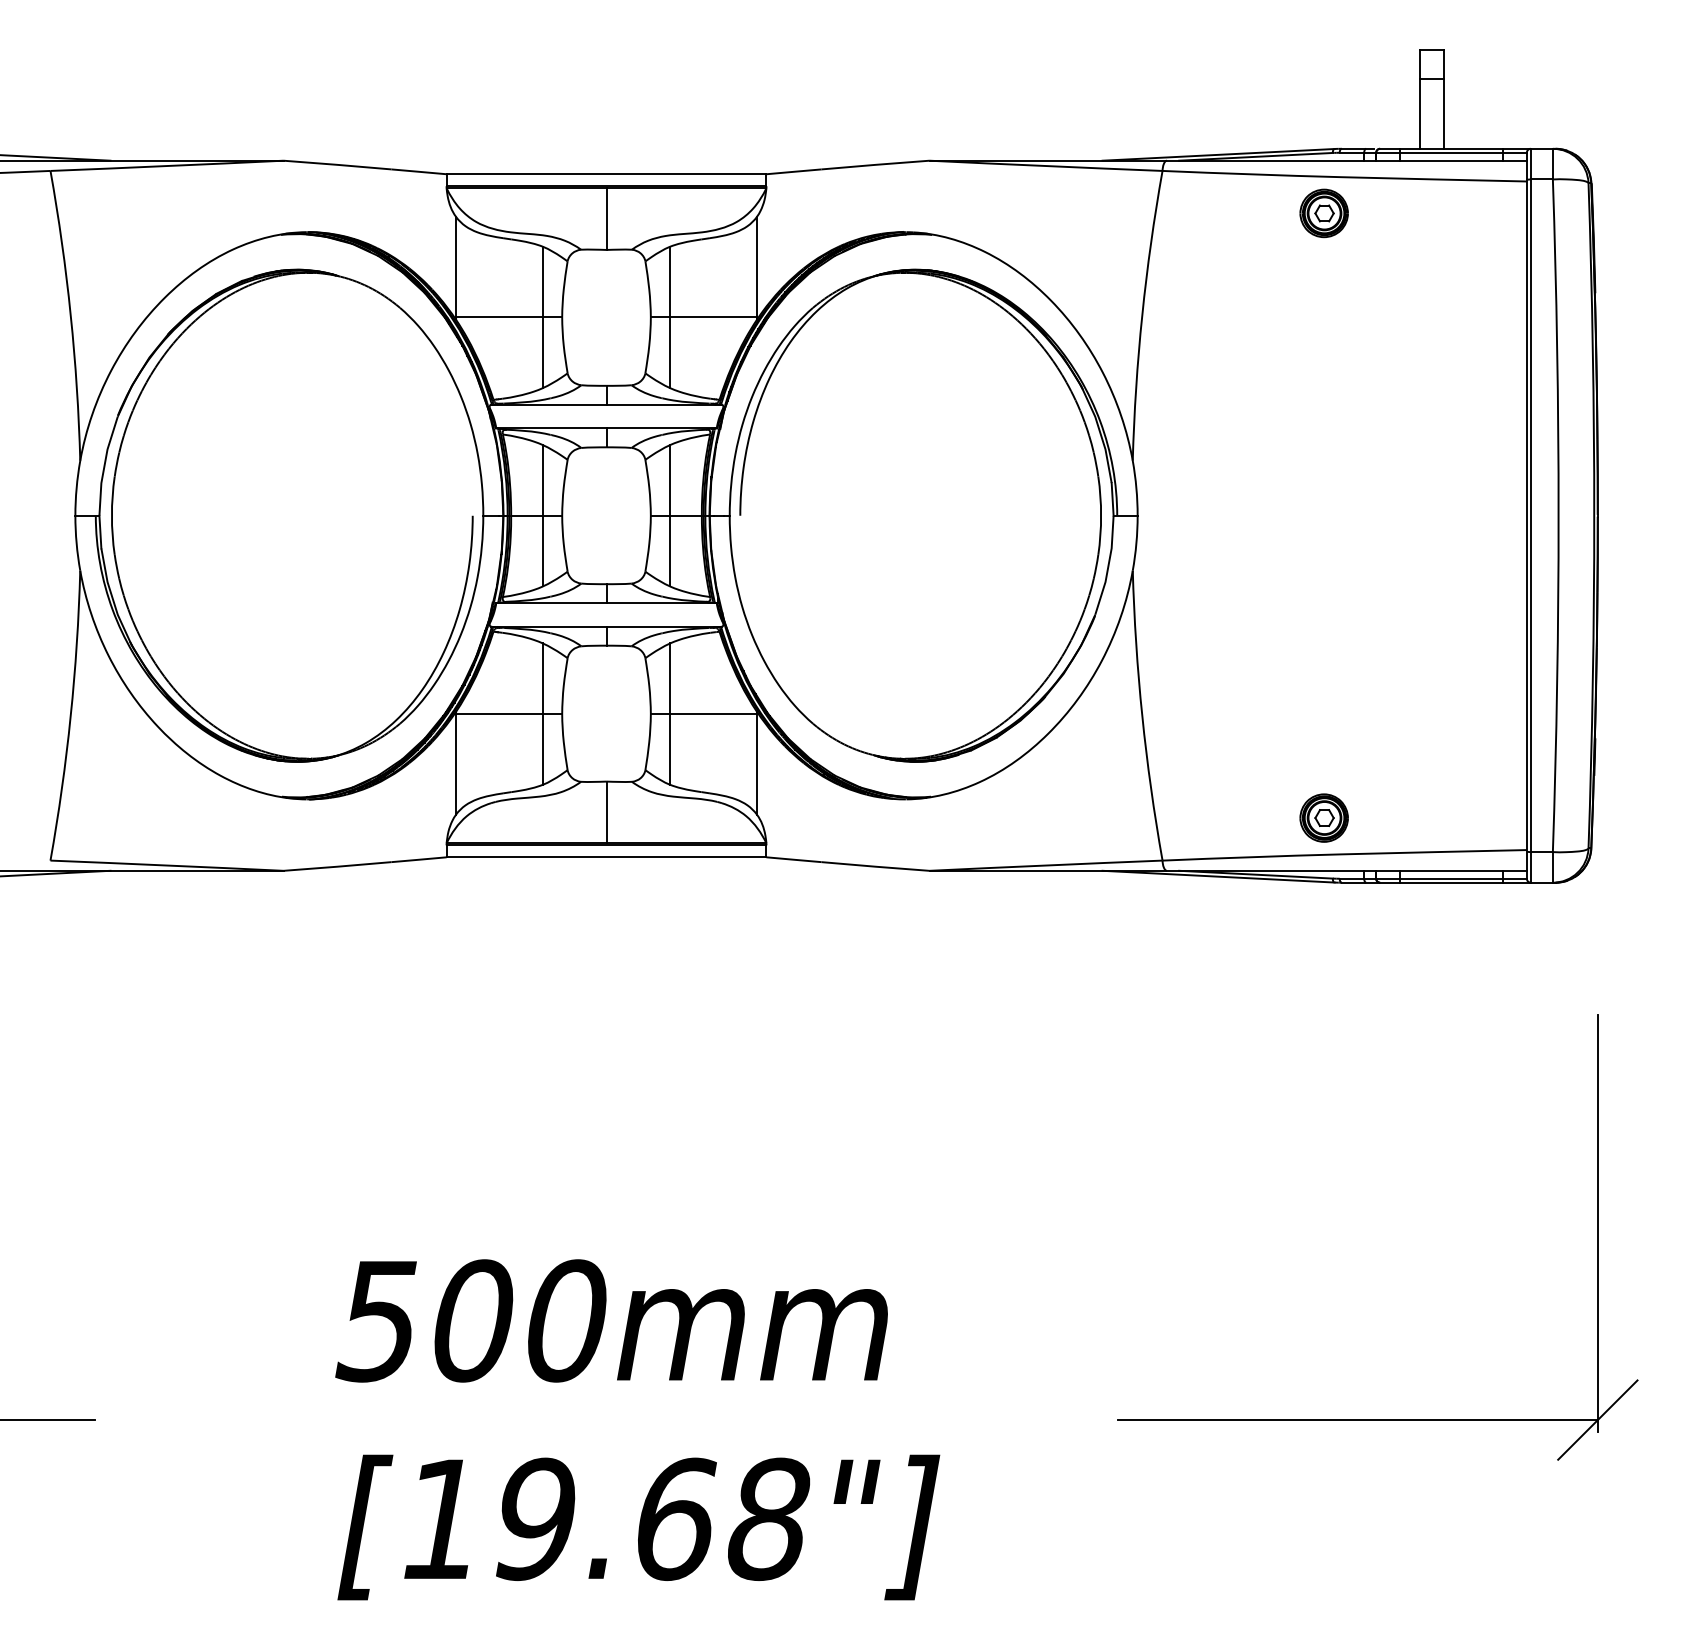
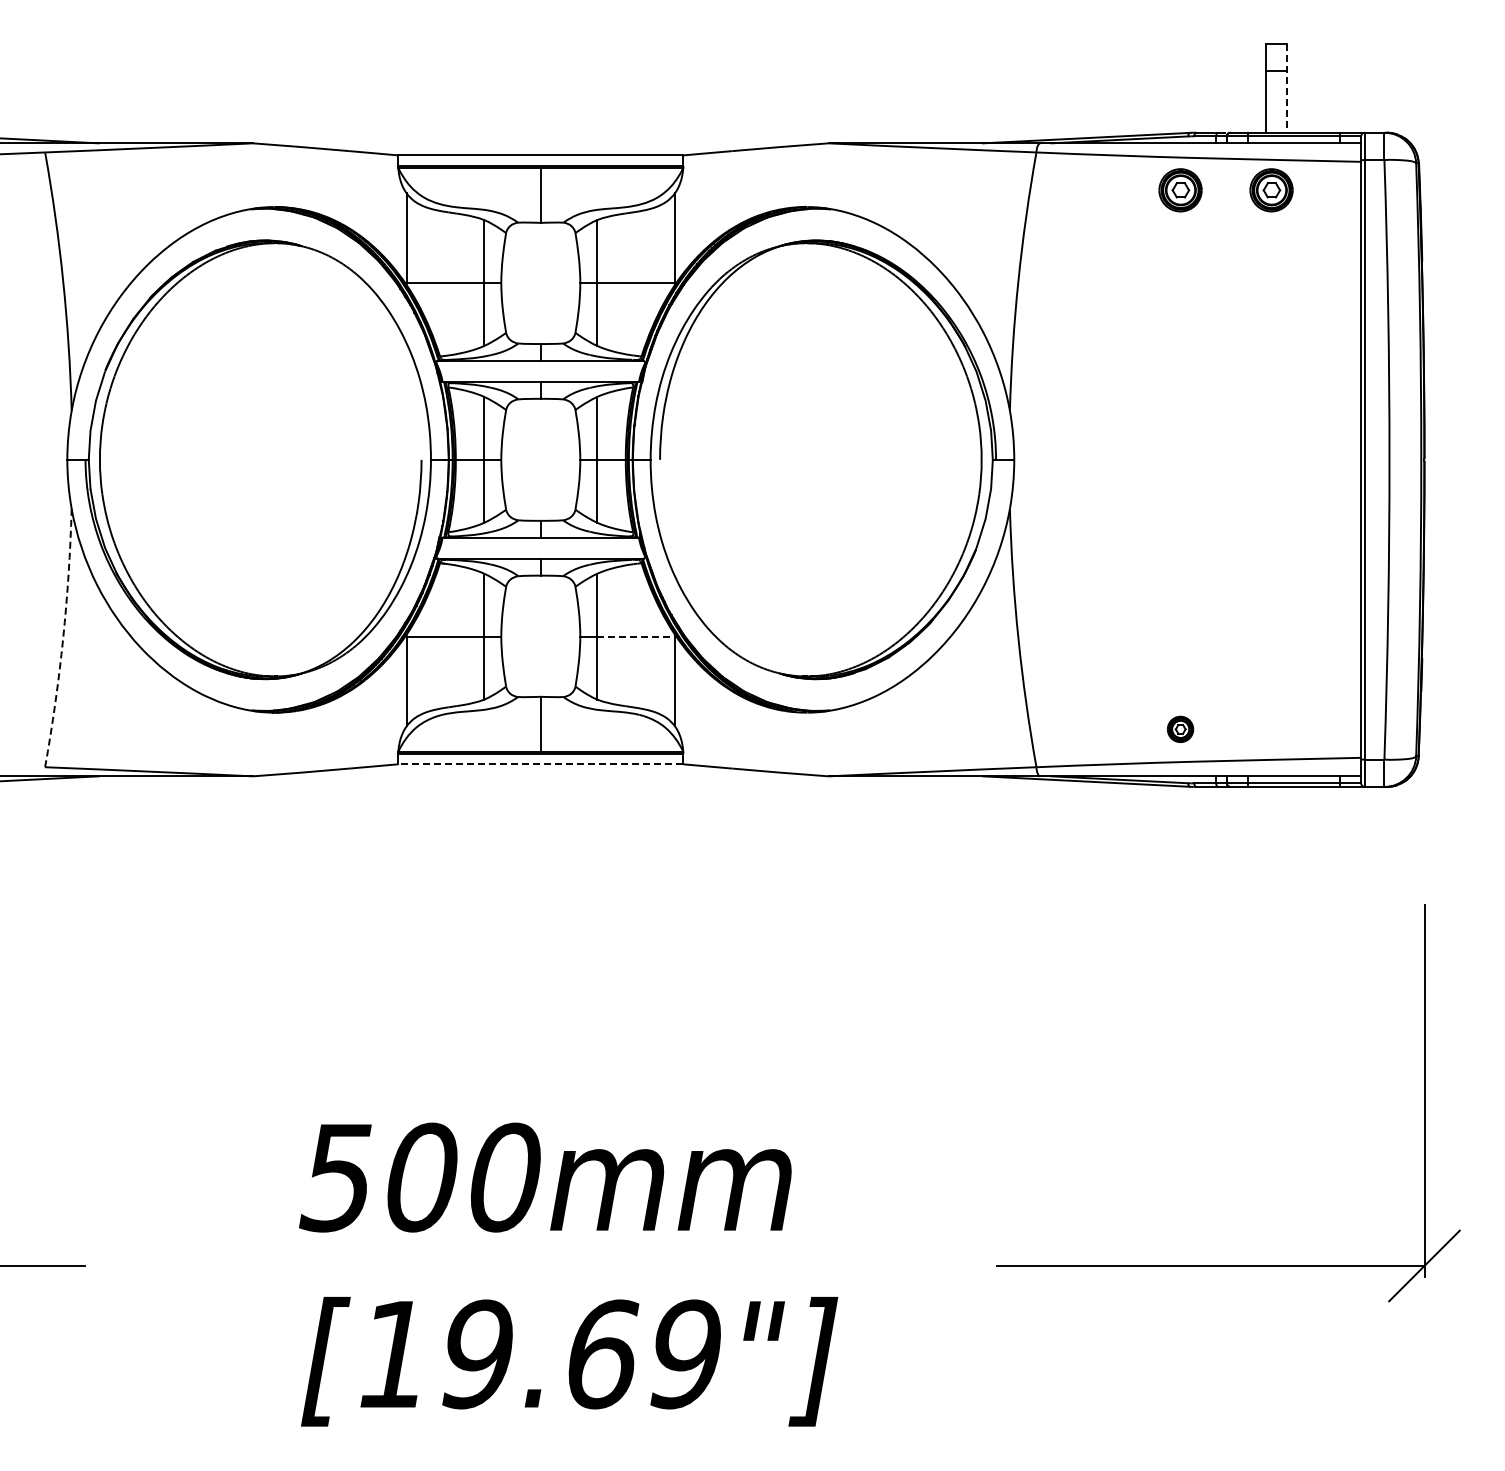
line: (1443, 100) -> (1286, 89), solid -> dashed
part: (1426, 213) -> (1271, 190), added
line: (713, 713) -> (636, 636), solid -> dashed
arc: (71, 716) -> (63, 638), solid -> dashed
part: (1324, 818) -> (1180, 729), size x0.6
line: (606, 857) -> (540, 764), solid -> dashed
text: (768, 1519) -> (685, 1354), [19.68"] -> [19.69"]

